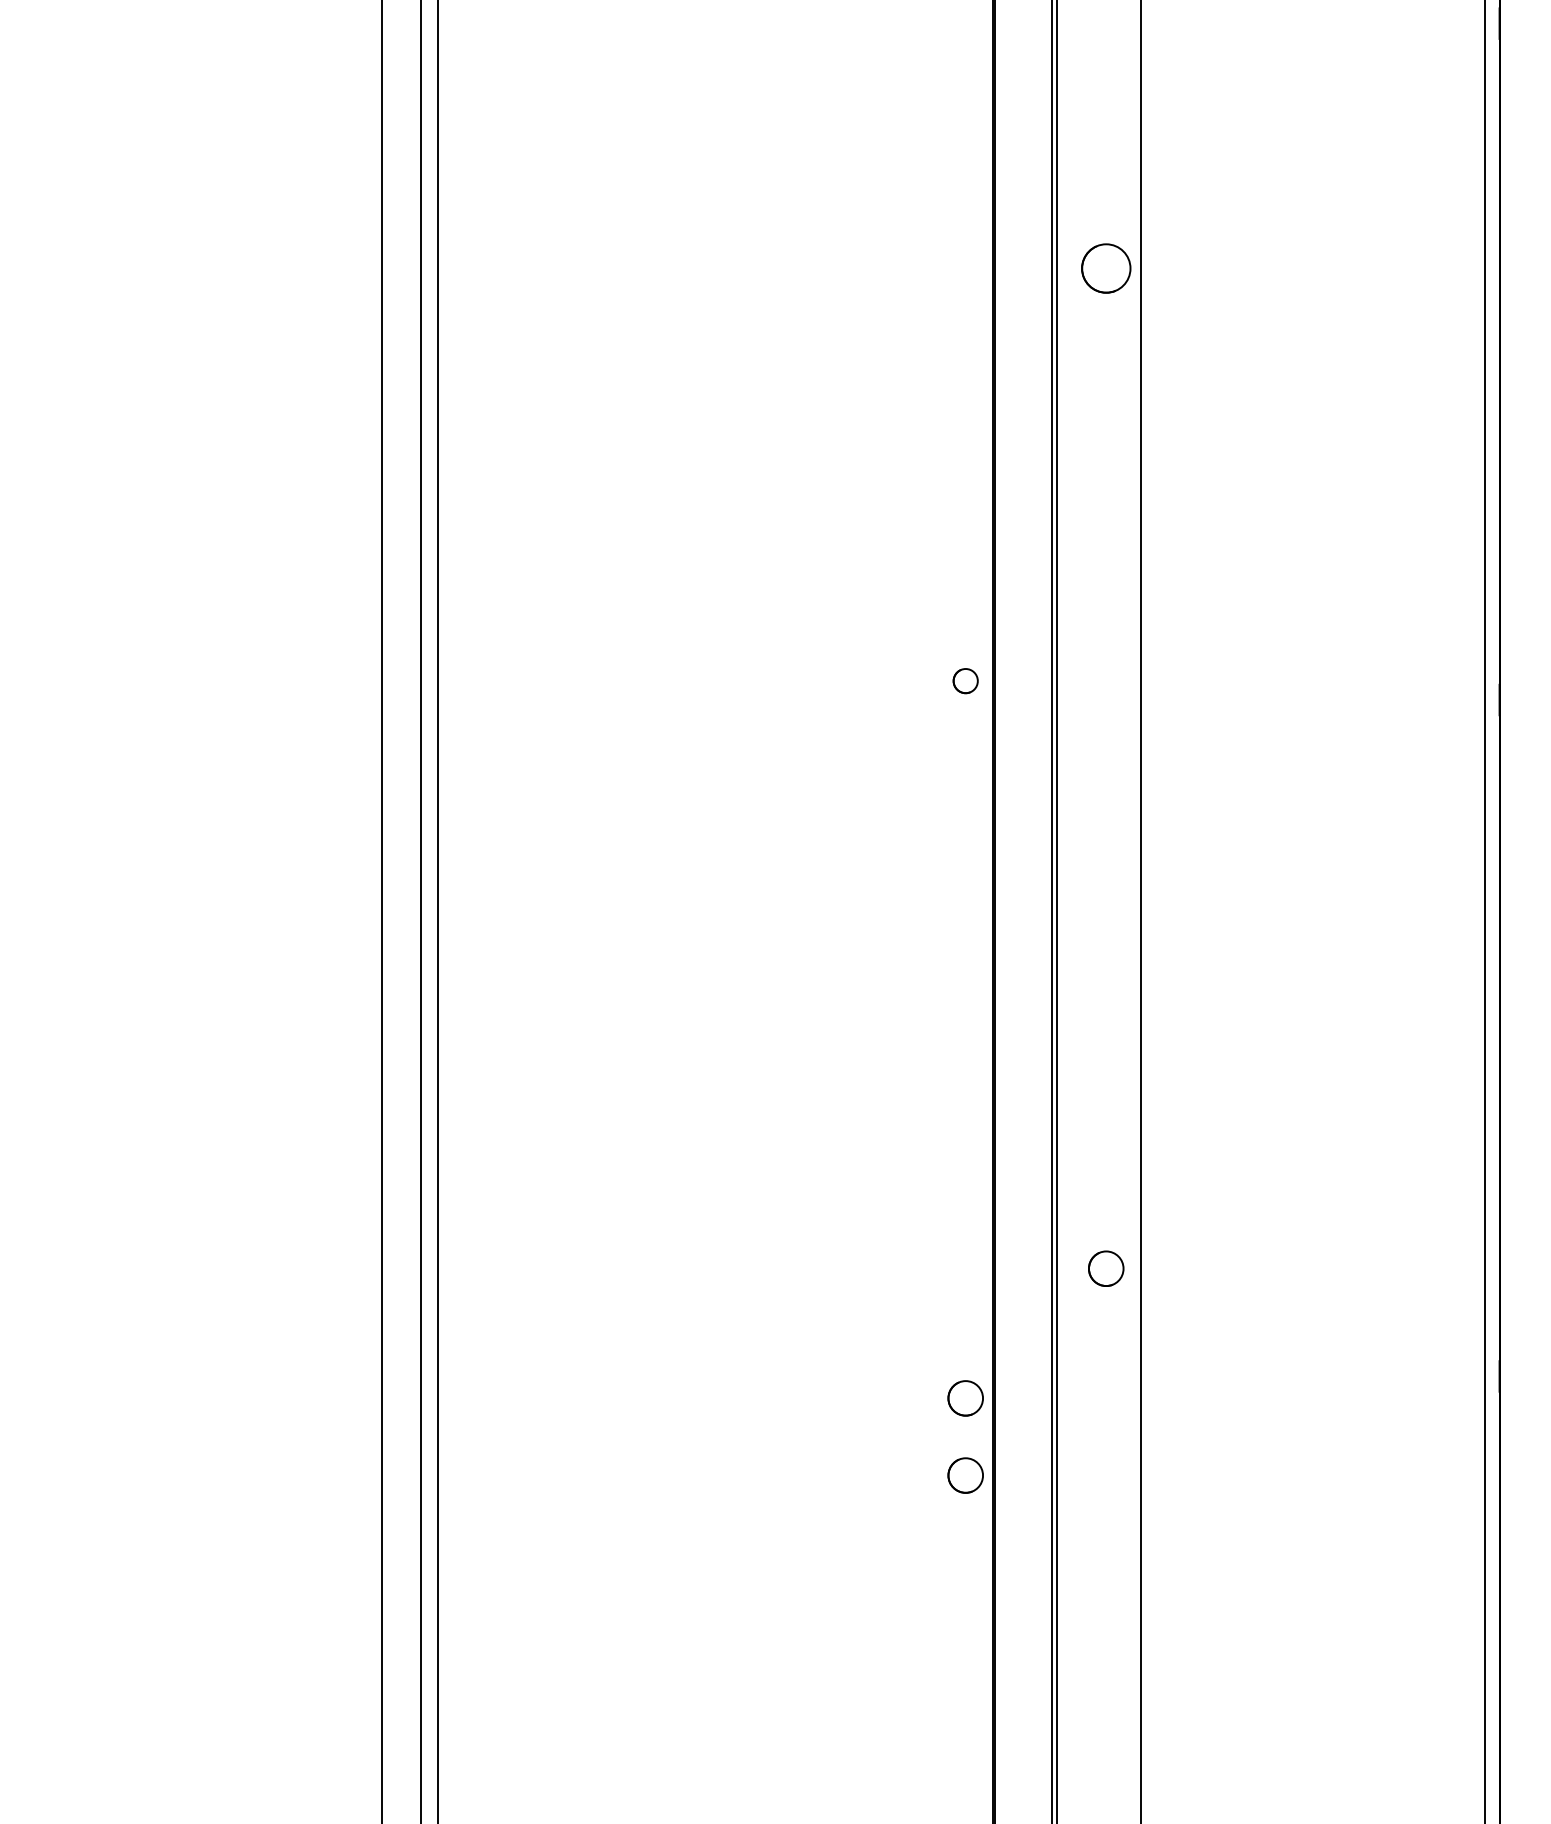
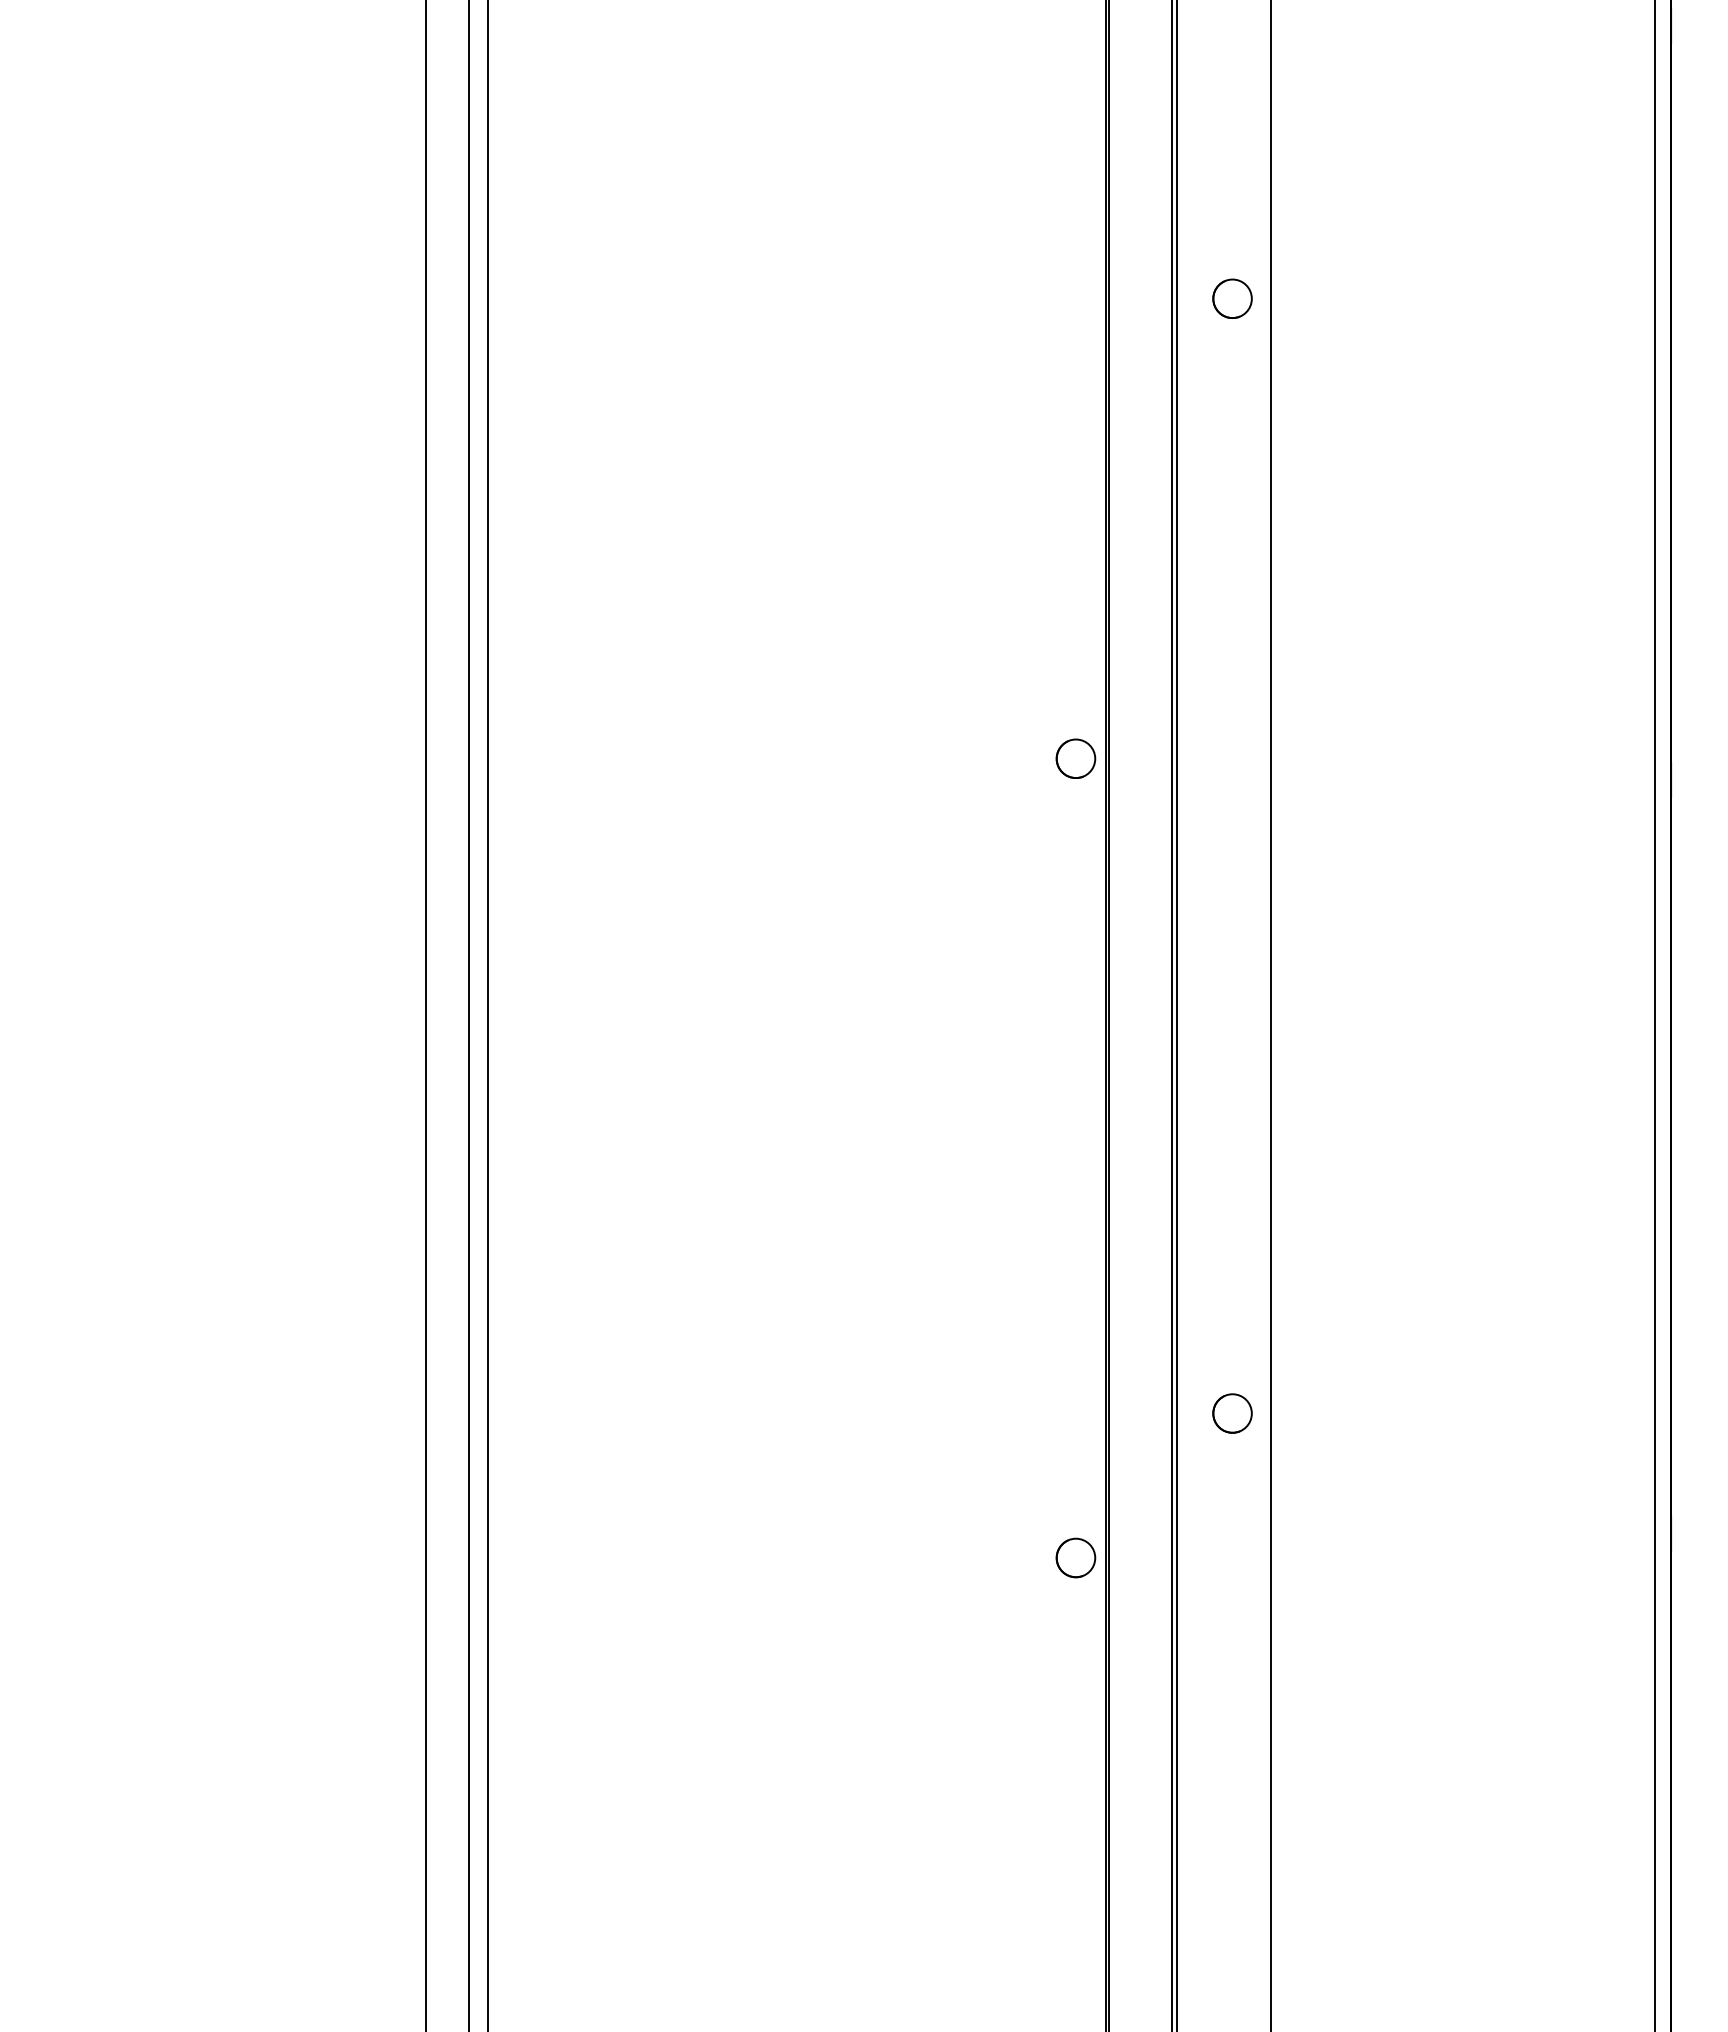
circle: (1106, 268) -> (1232, 298), size x0.71
part: (965, 680) -> (1075, 758), size x1.43
part: (965, 1475) -> (1075, 1643), removed

